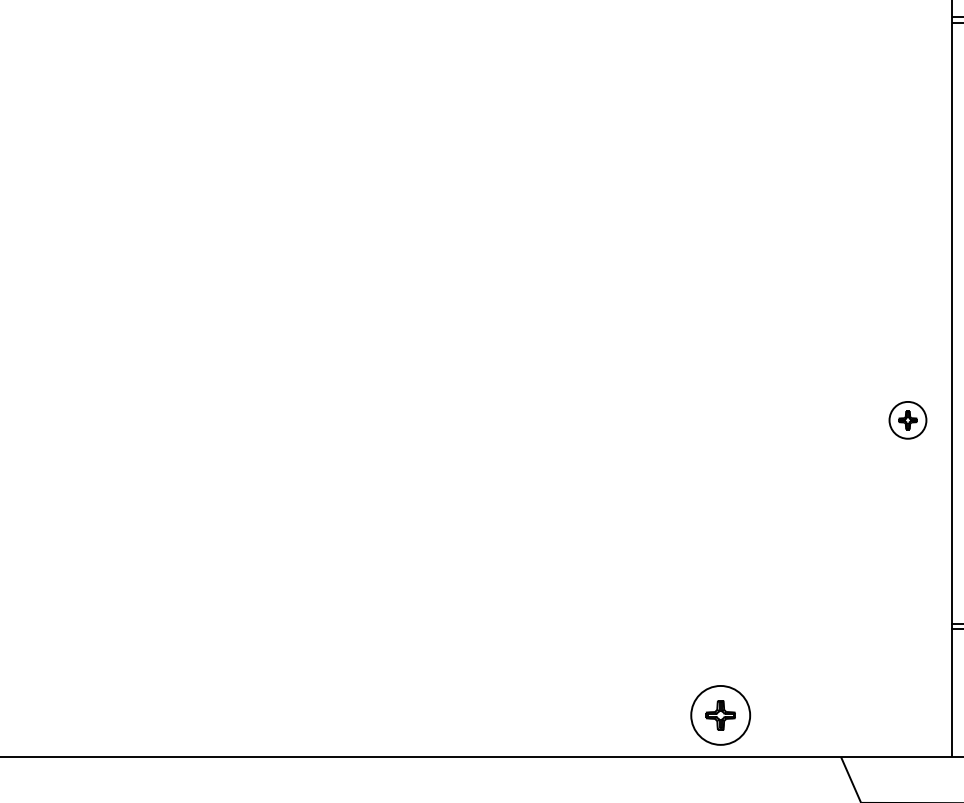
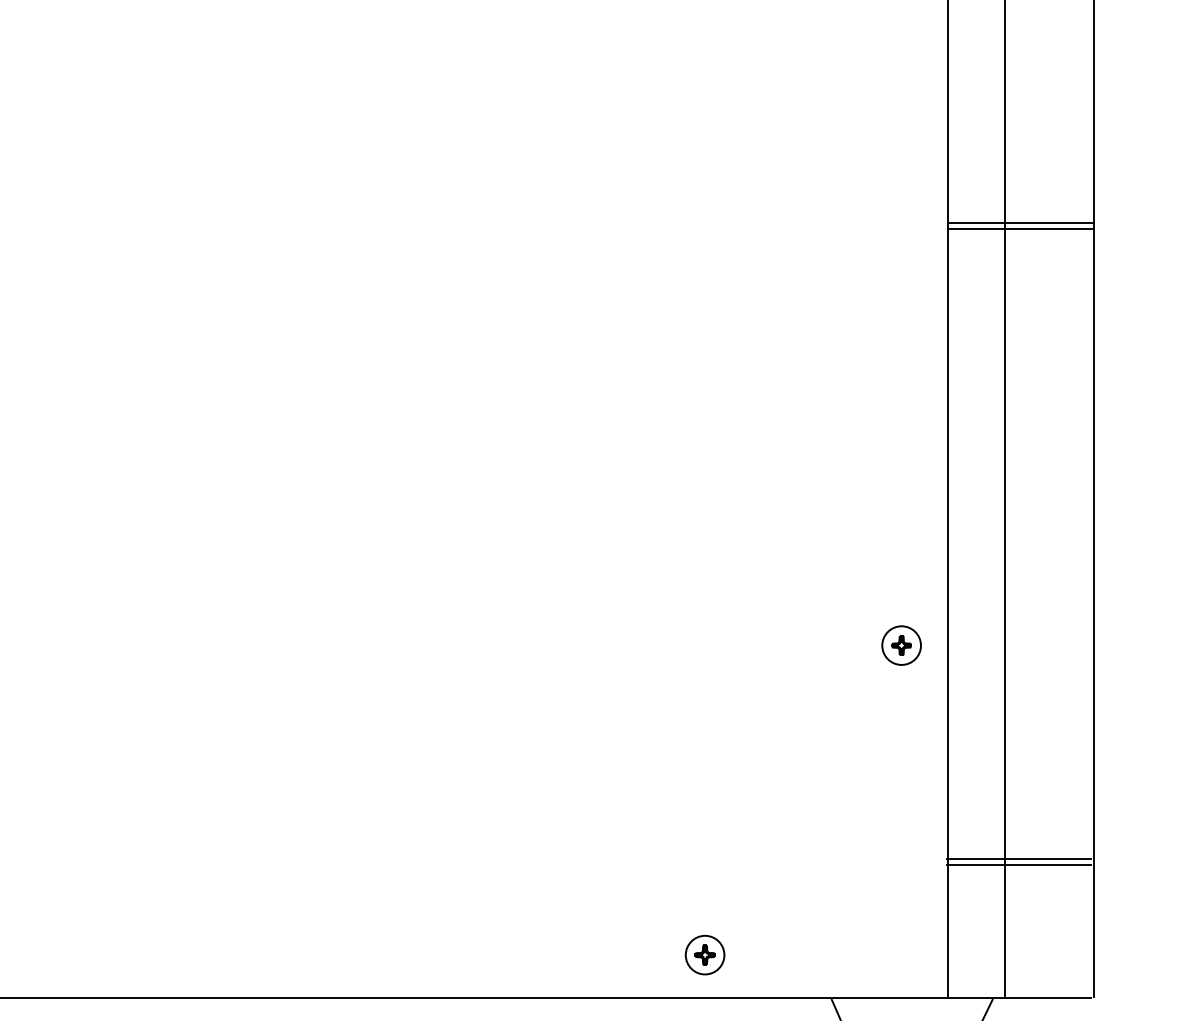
part: (720, 714) -> (704, 954), size x0.62

